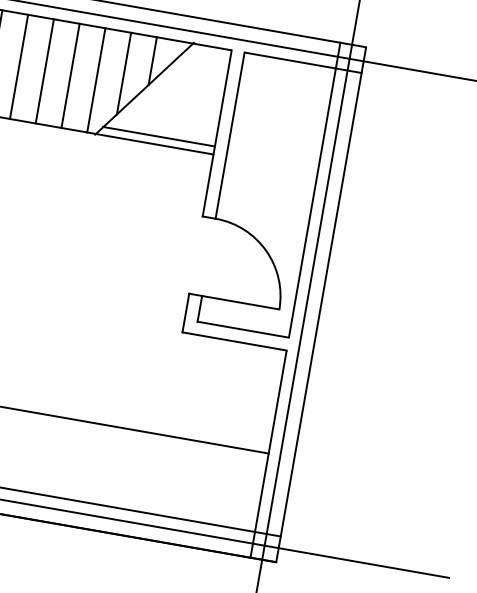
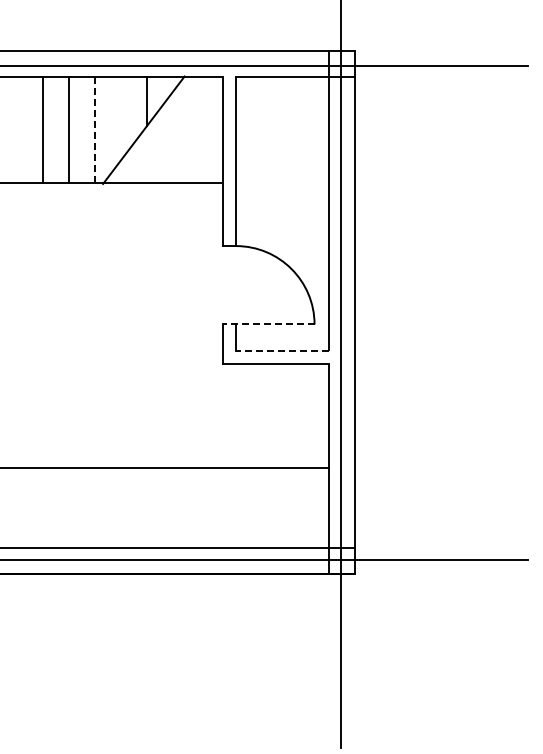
line: (19, 67) -> (16, 130), removed
line: (124, 73) -> (121, 118), removed
line: (95, 80) -> (94, 130), solid -> dashed
line: (158, 137) -> (165, 175), removed
line: (233, 301) -> (268, 324), solid -> dashed
line: (242, 329) -> (281, 350), solid -> dashed

